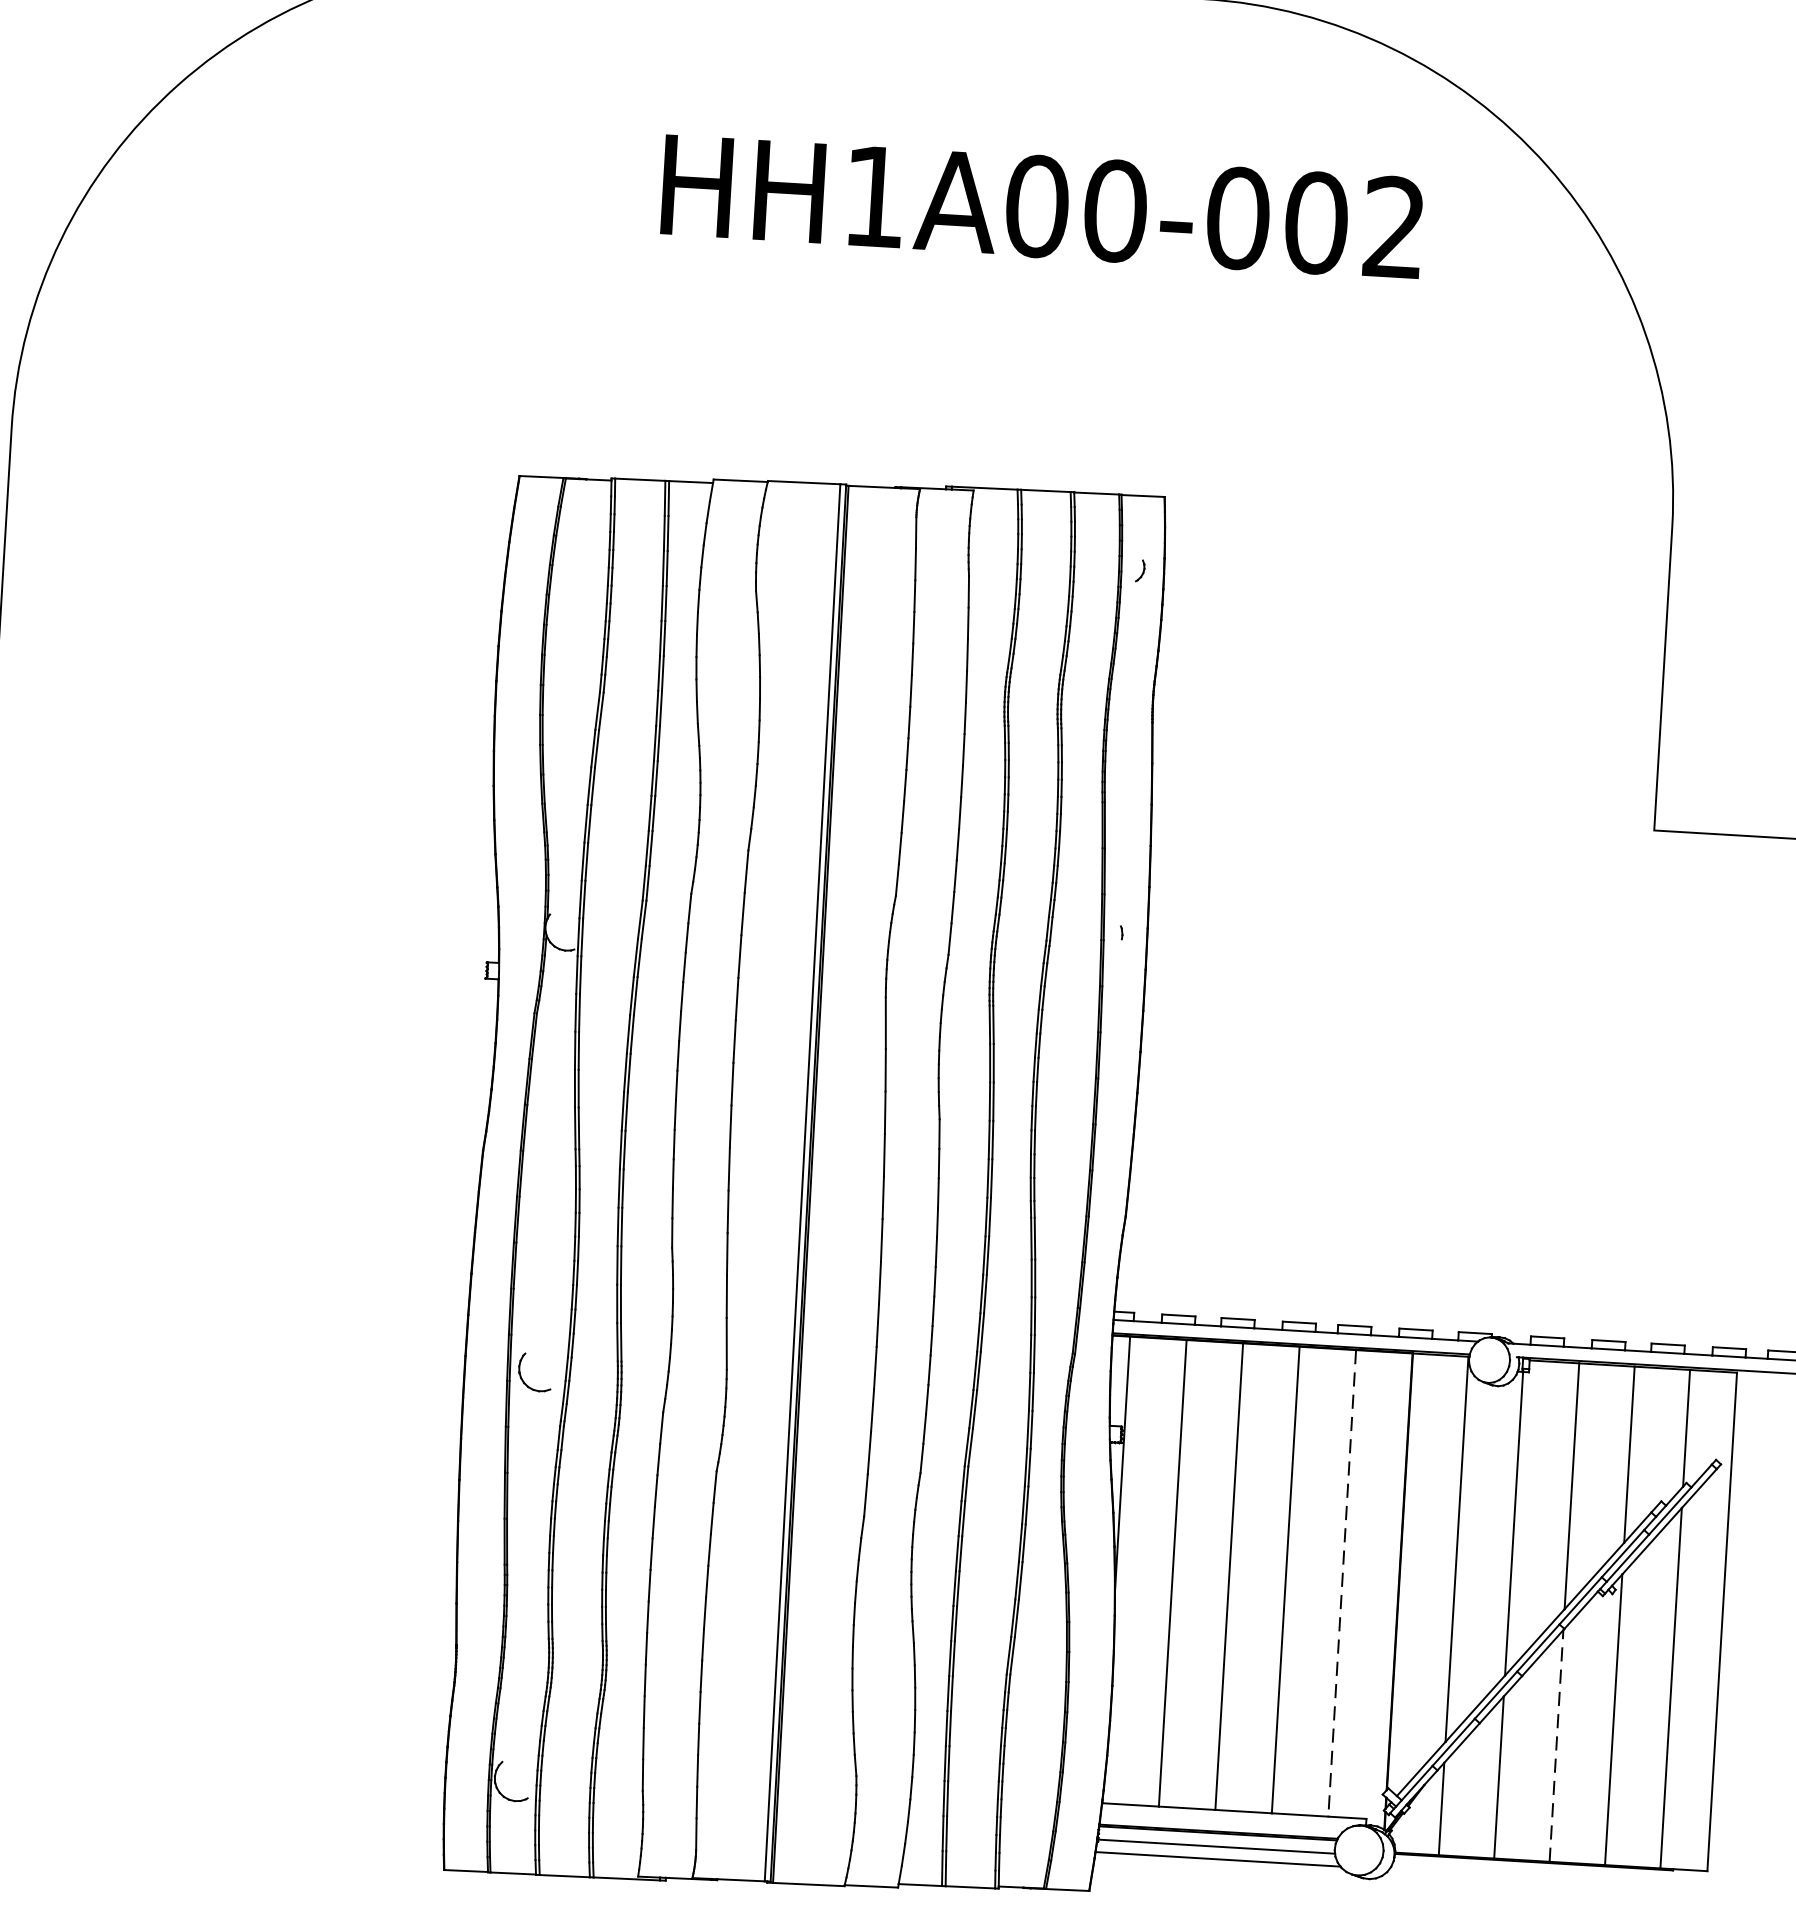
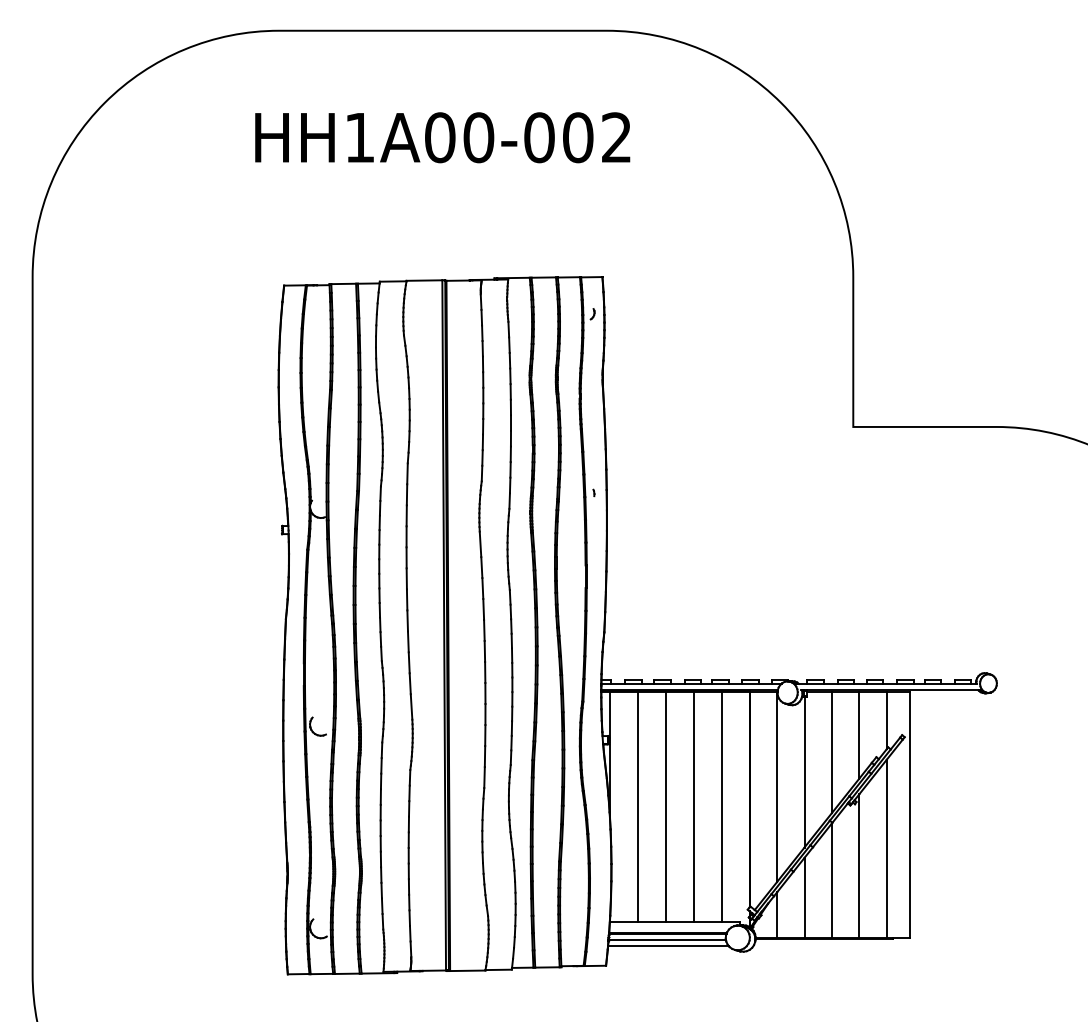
text: (1041, 206) -> (442, 137), moved
line: (1341, 1584) -> (721, 807), dashed -> solid
line: (1555, 1745) -> (831, 880), dashed -> solid

